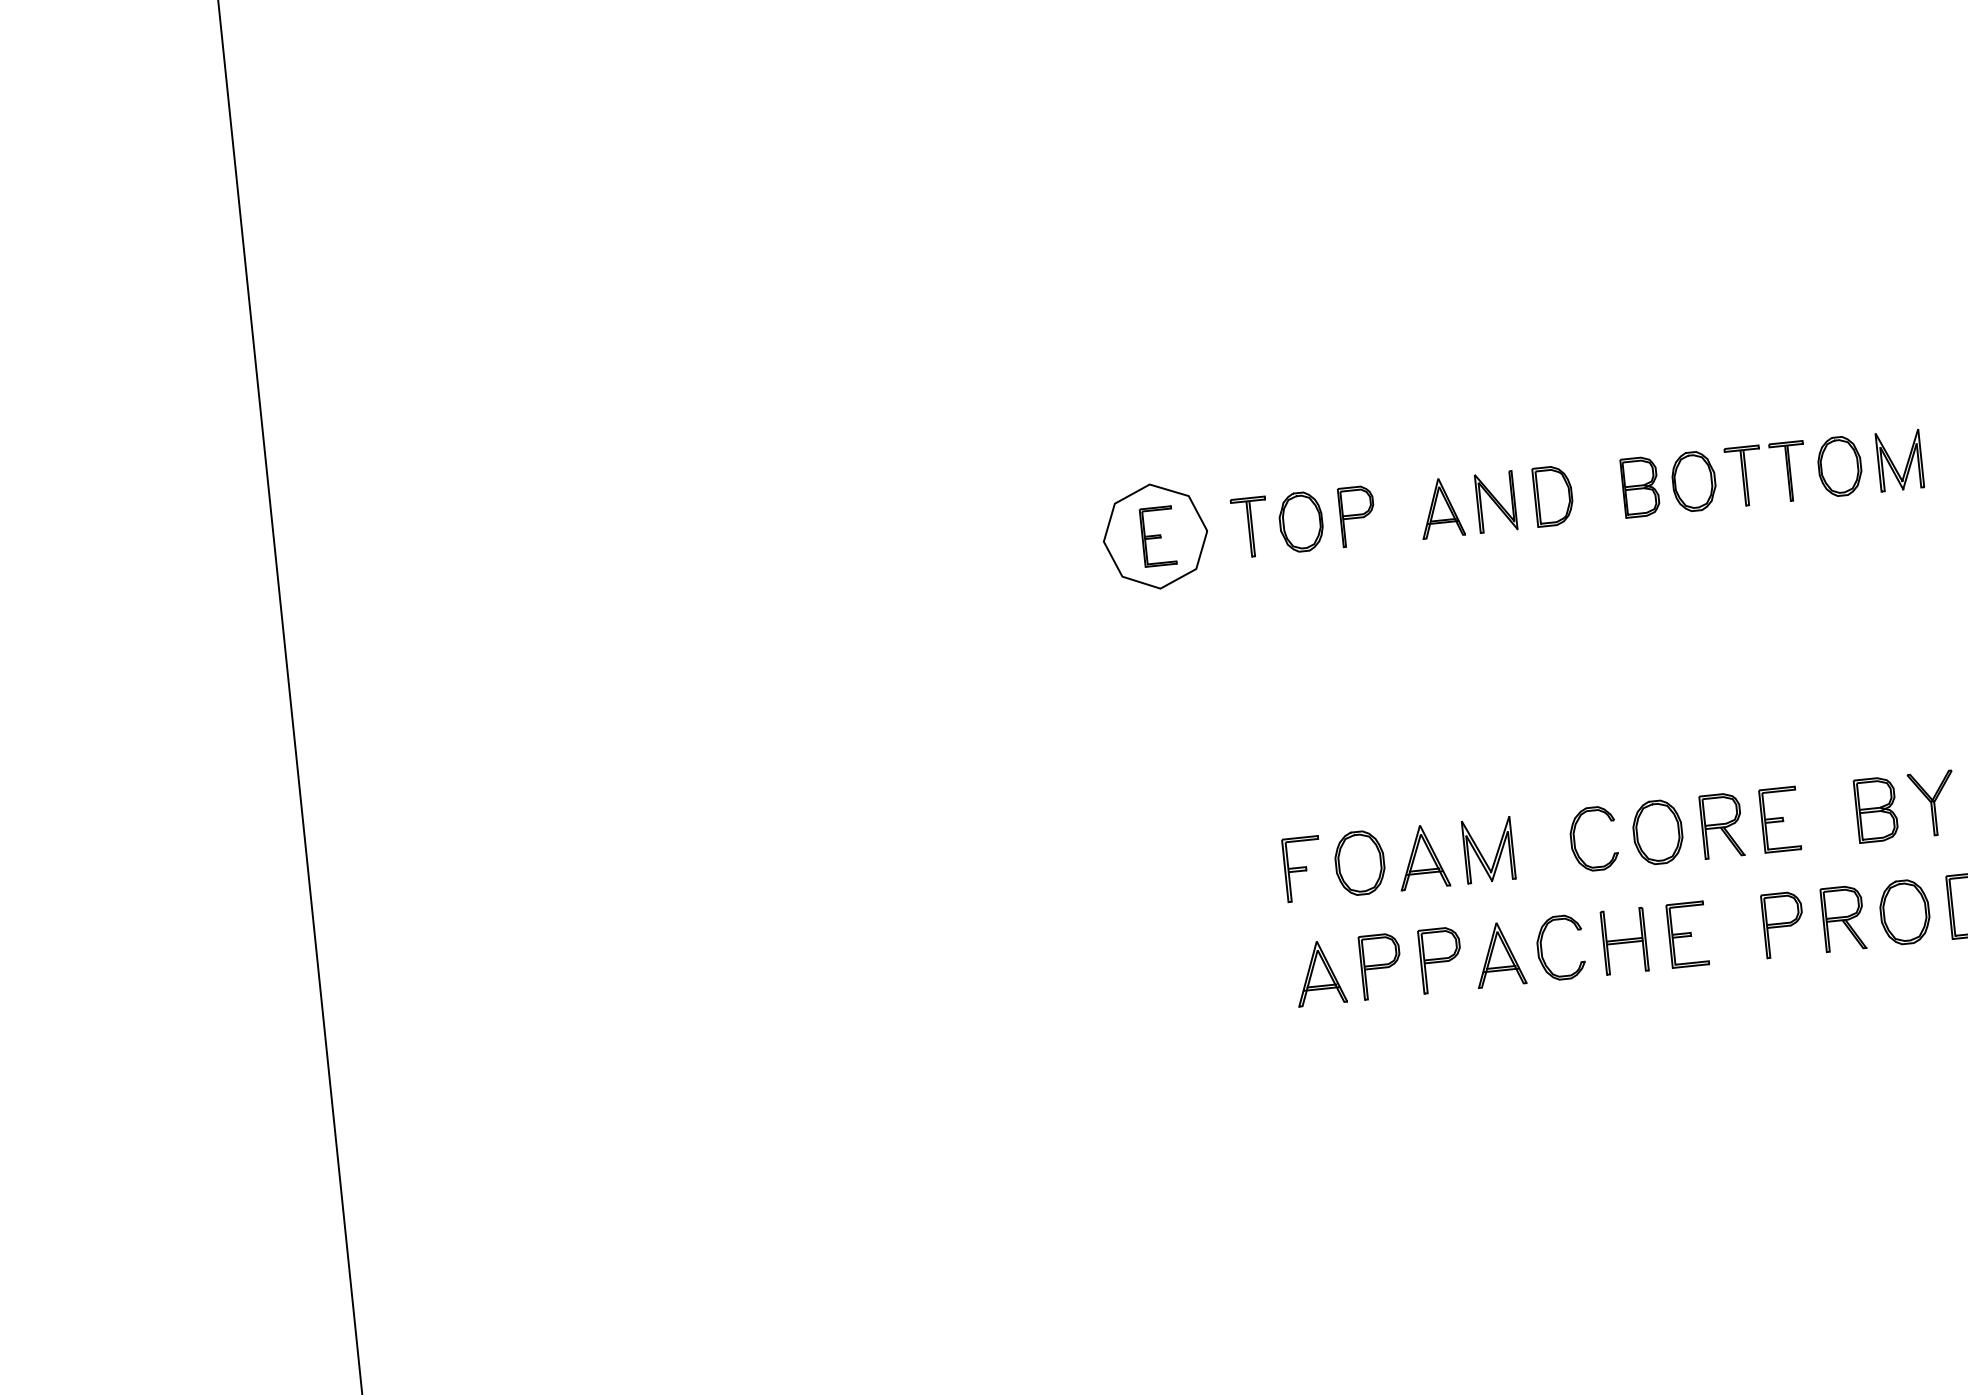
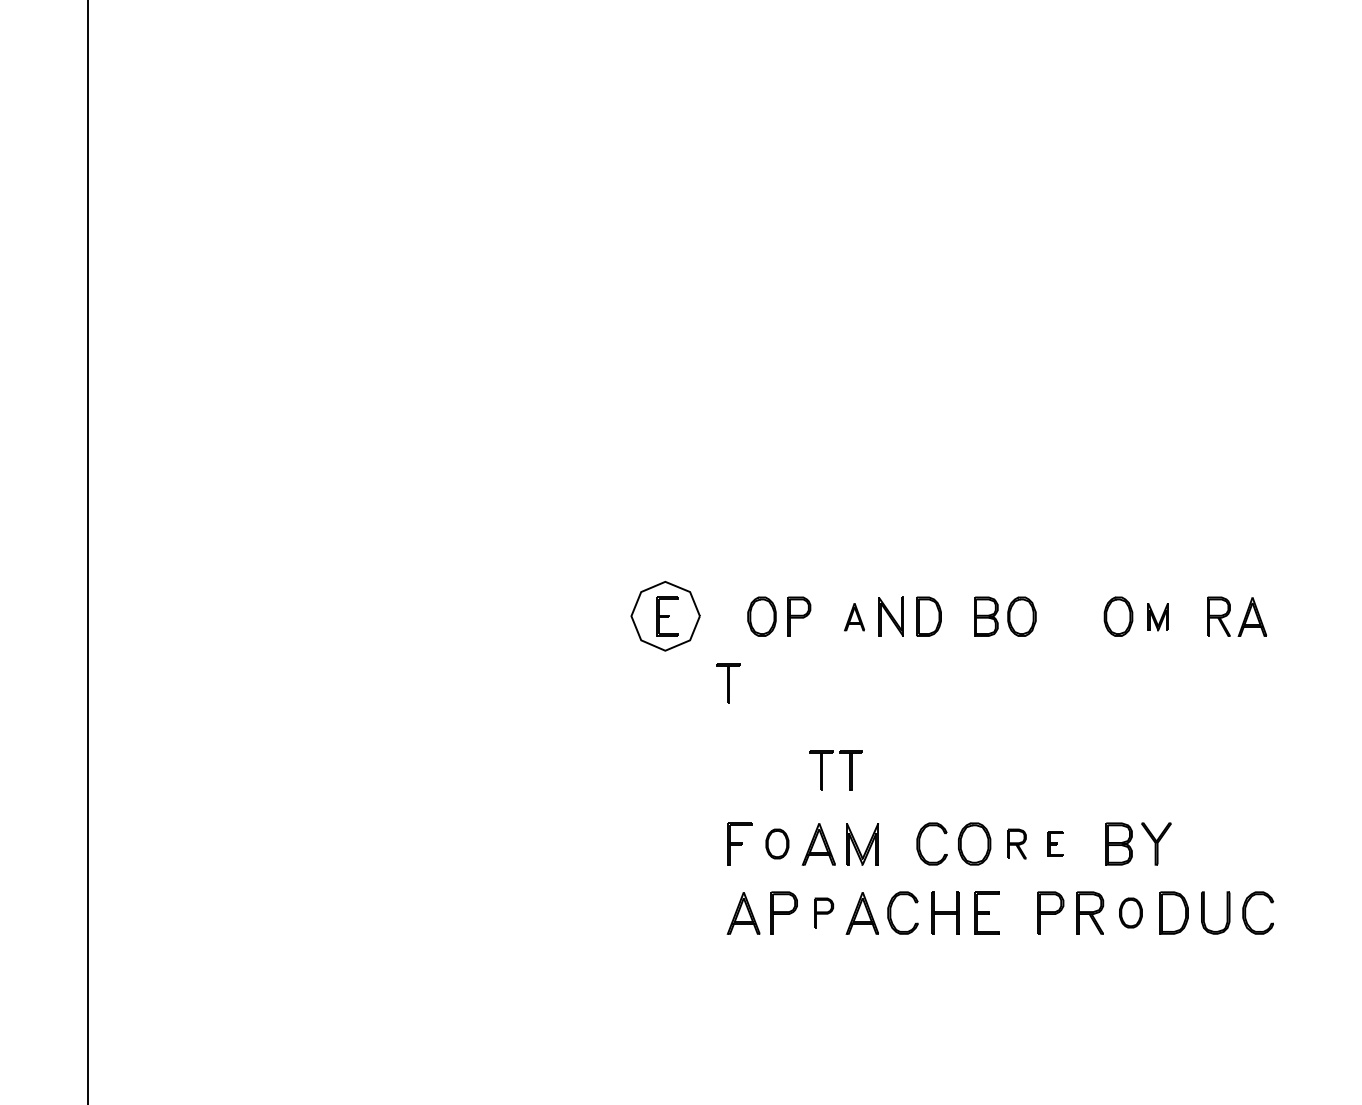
part: (1898, 460) -> (1157, 616), size x0.7
part: (1746, 475) -> (822, 770), moved
part: (1440, 507) -> (854, 616), size x0.7
part: (1250, 527) -> (728, 683), moved
part: (1780, 818) -> (1055, 843), size x0.6
part: (1721, 825) -> (1016, 843), size x0.7
part: (1360, 862) -> (777, 843), size x0.7
part: (1904, 911) -> (1130, 912), size x0.7
part: (1440, 959) -> (823, 912), size x0.7

